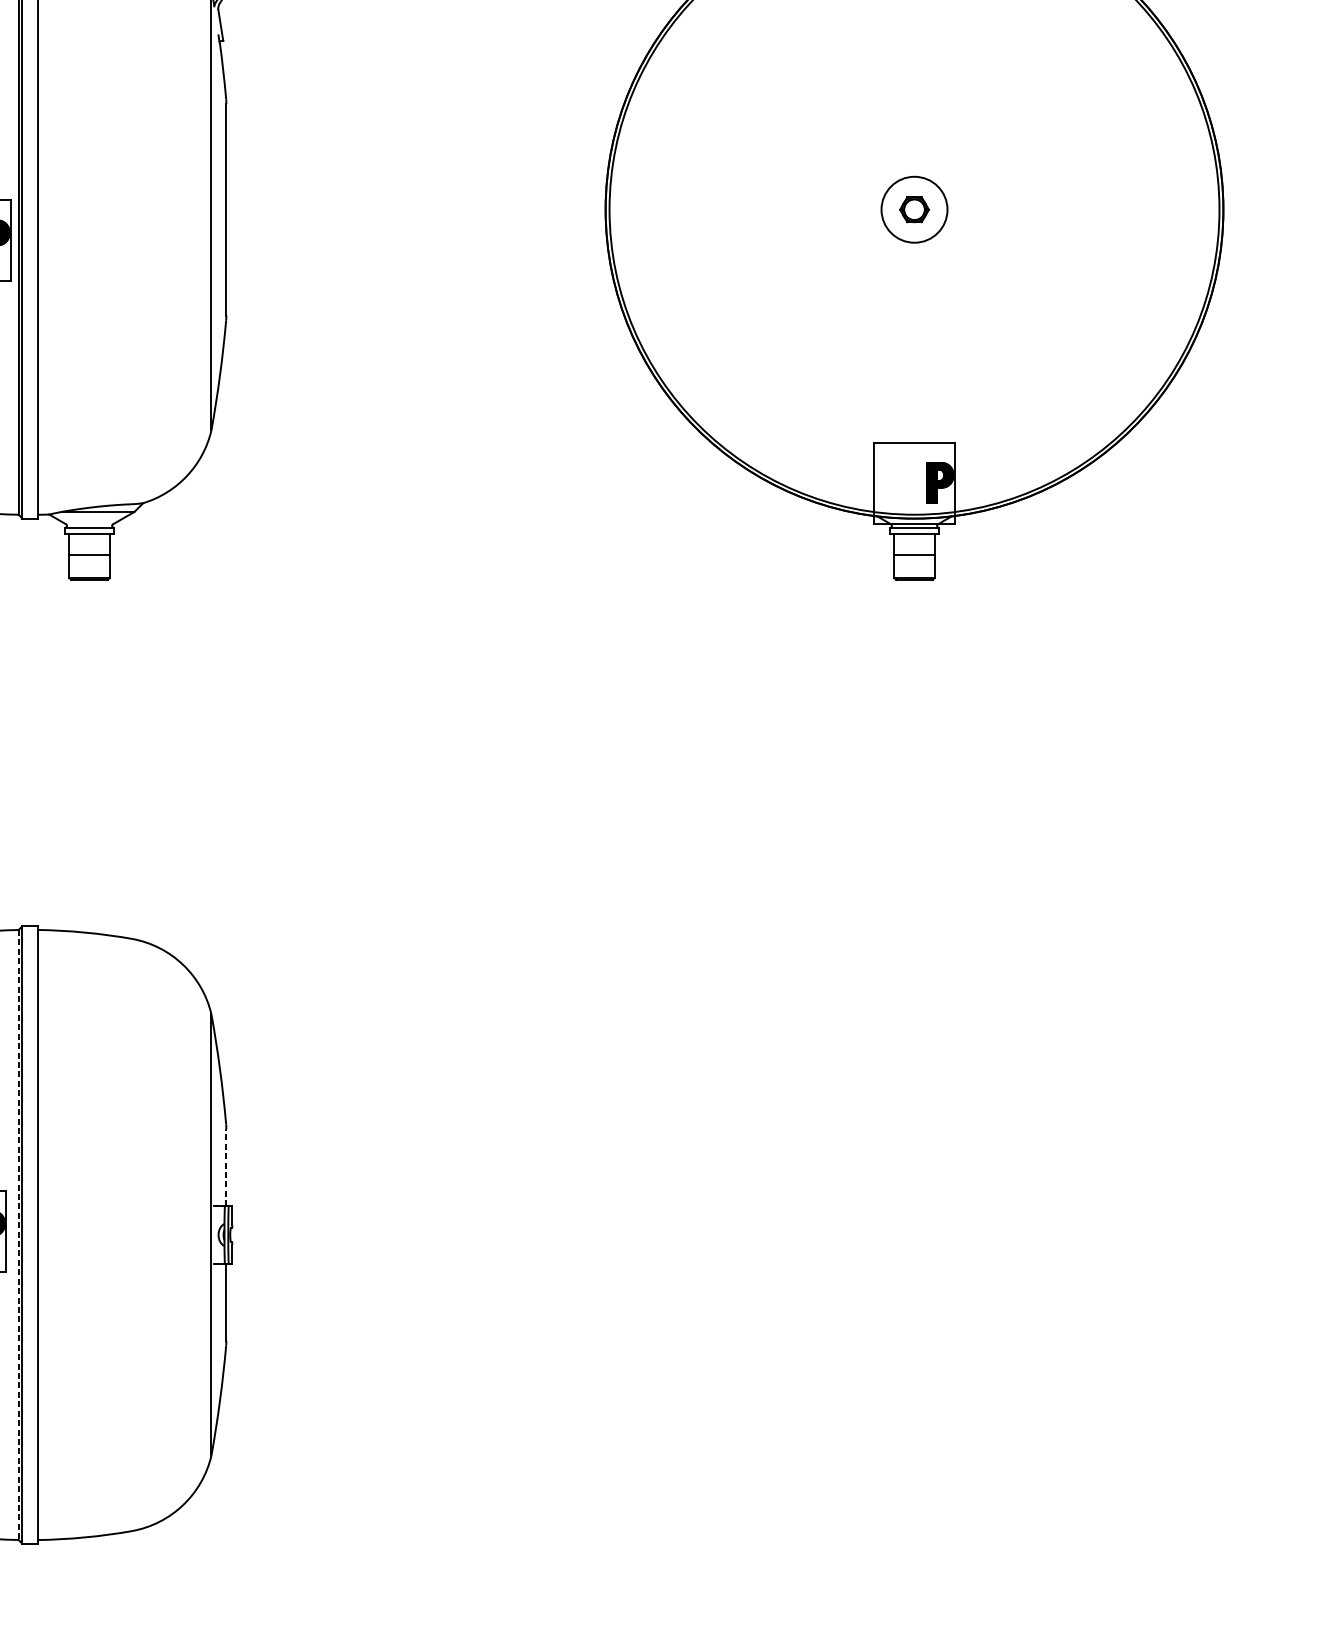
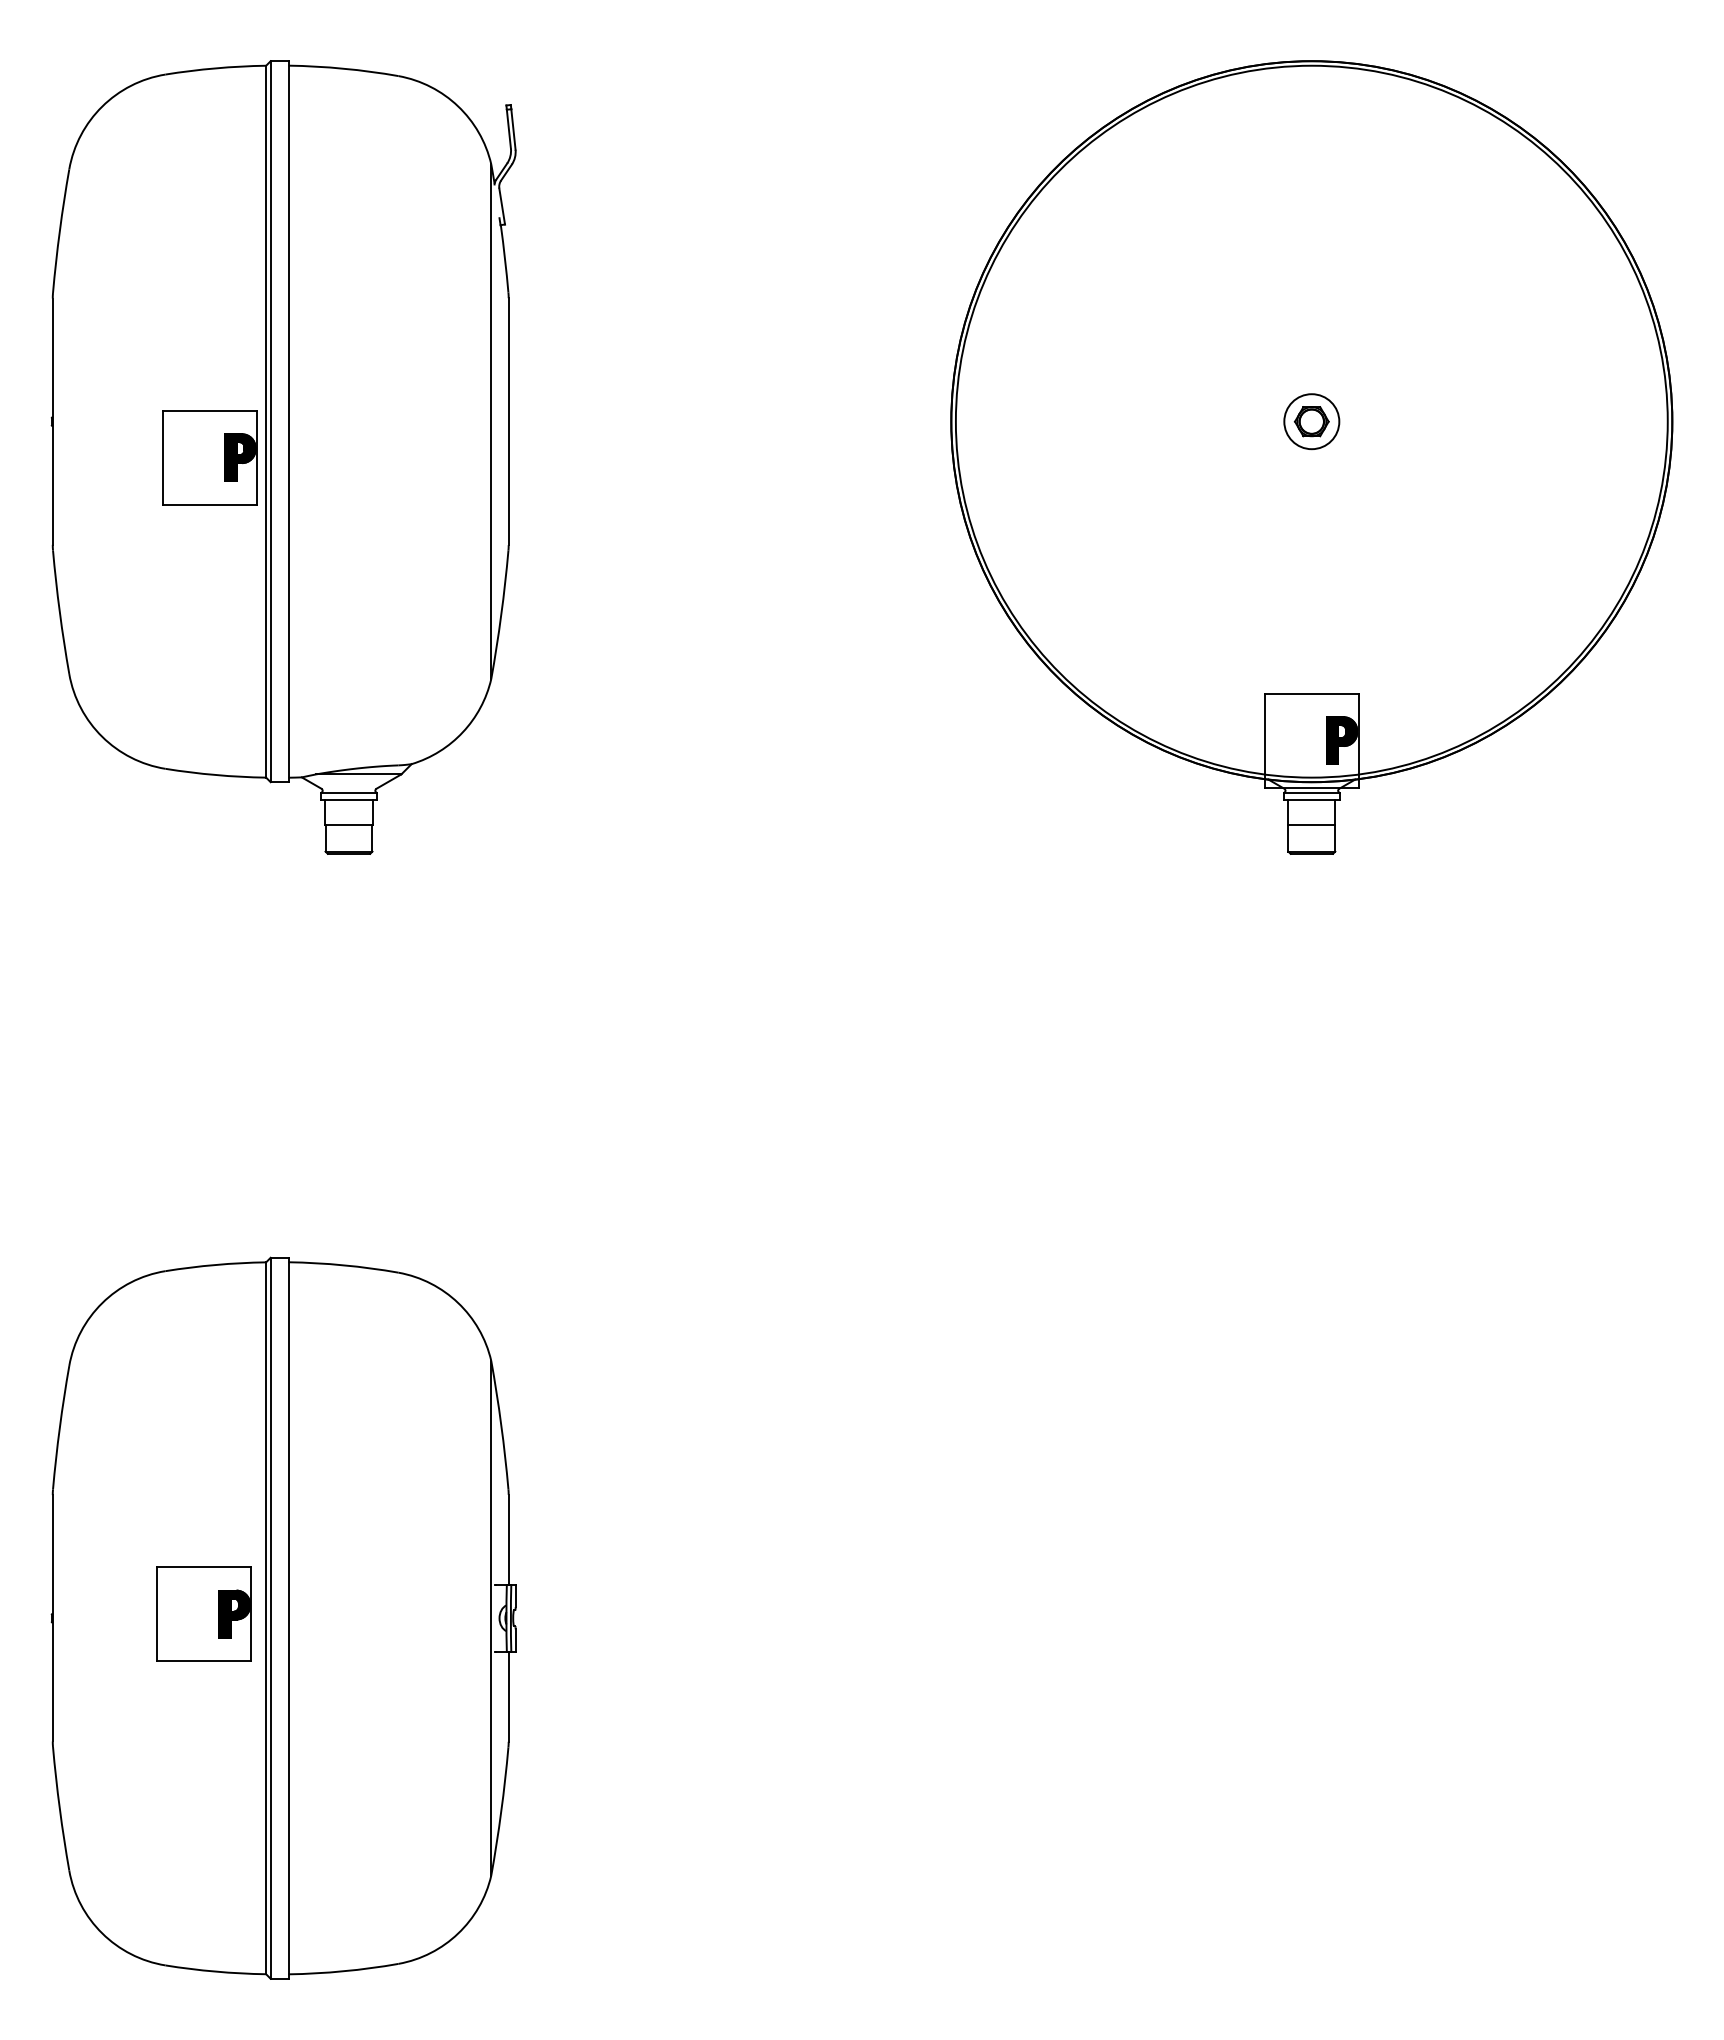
circle: (914, 209) -> (1311, 421), size x0.71
line: (226, 1167) -> (508, 1539), dashed -> solid
line: (18, 1235) -> (266, 1618), dashed -> solid

